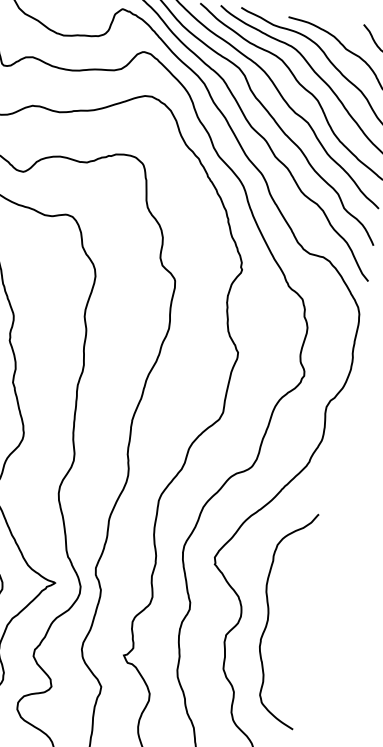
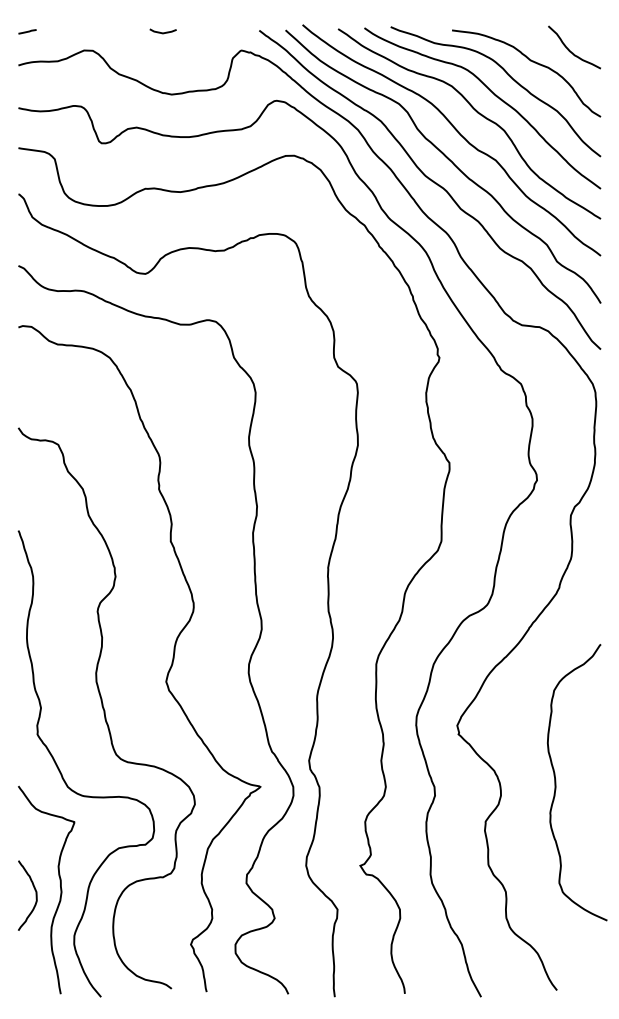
curve: (269, 616) -> (556, 782), moved

